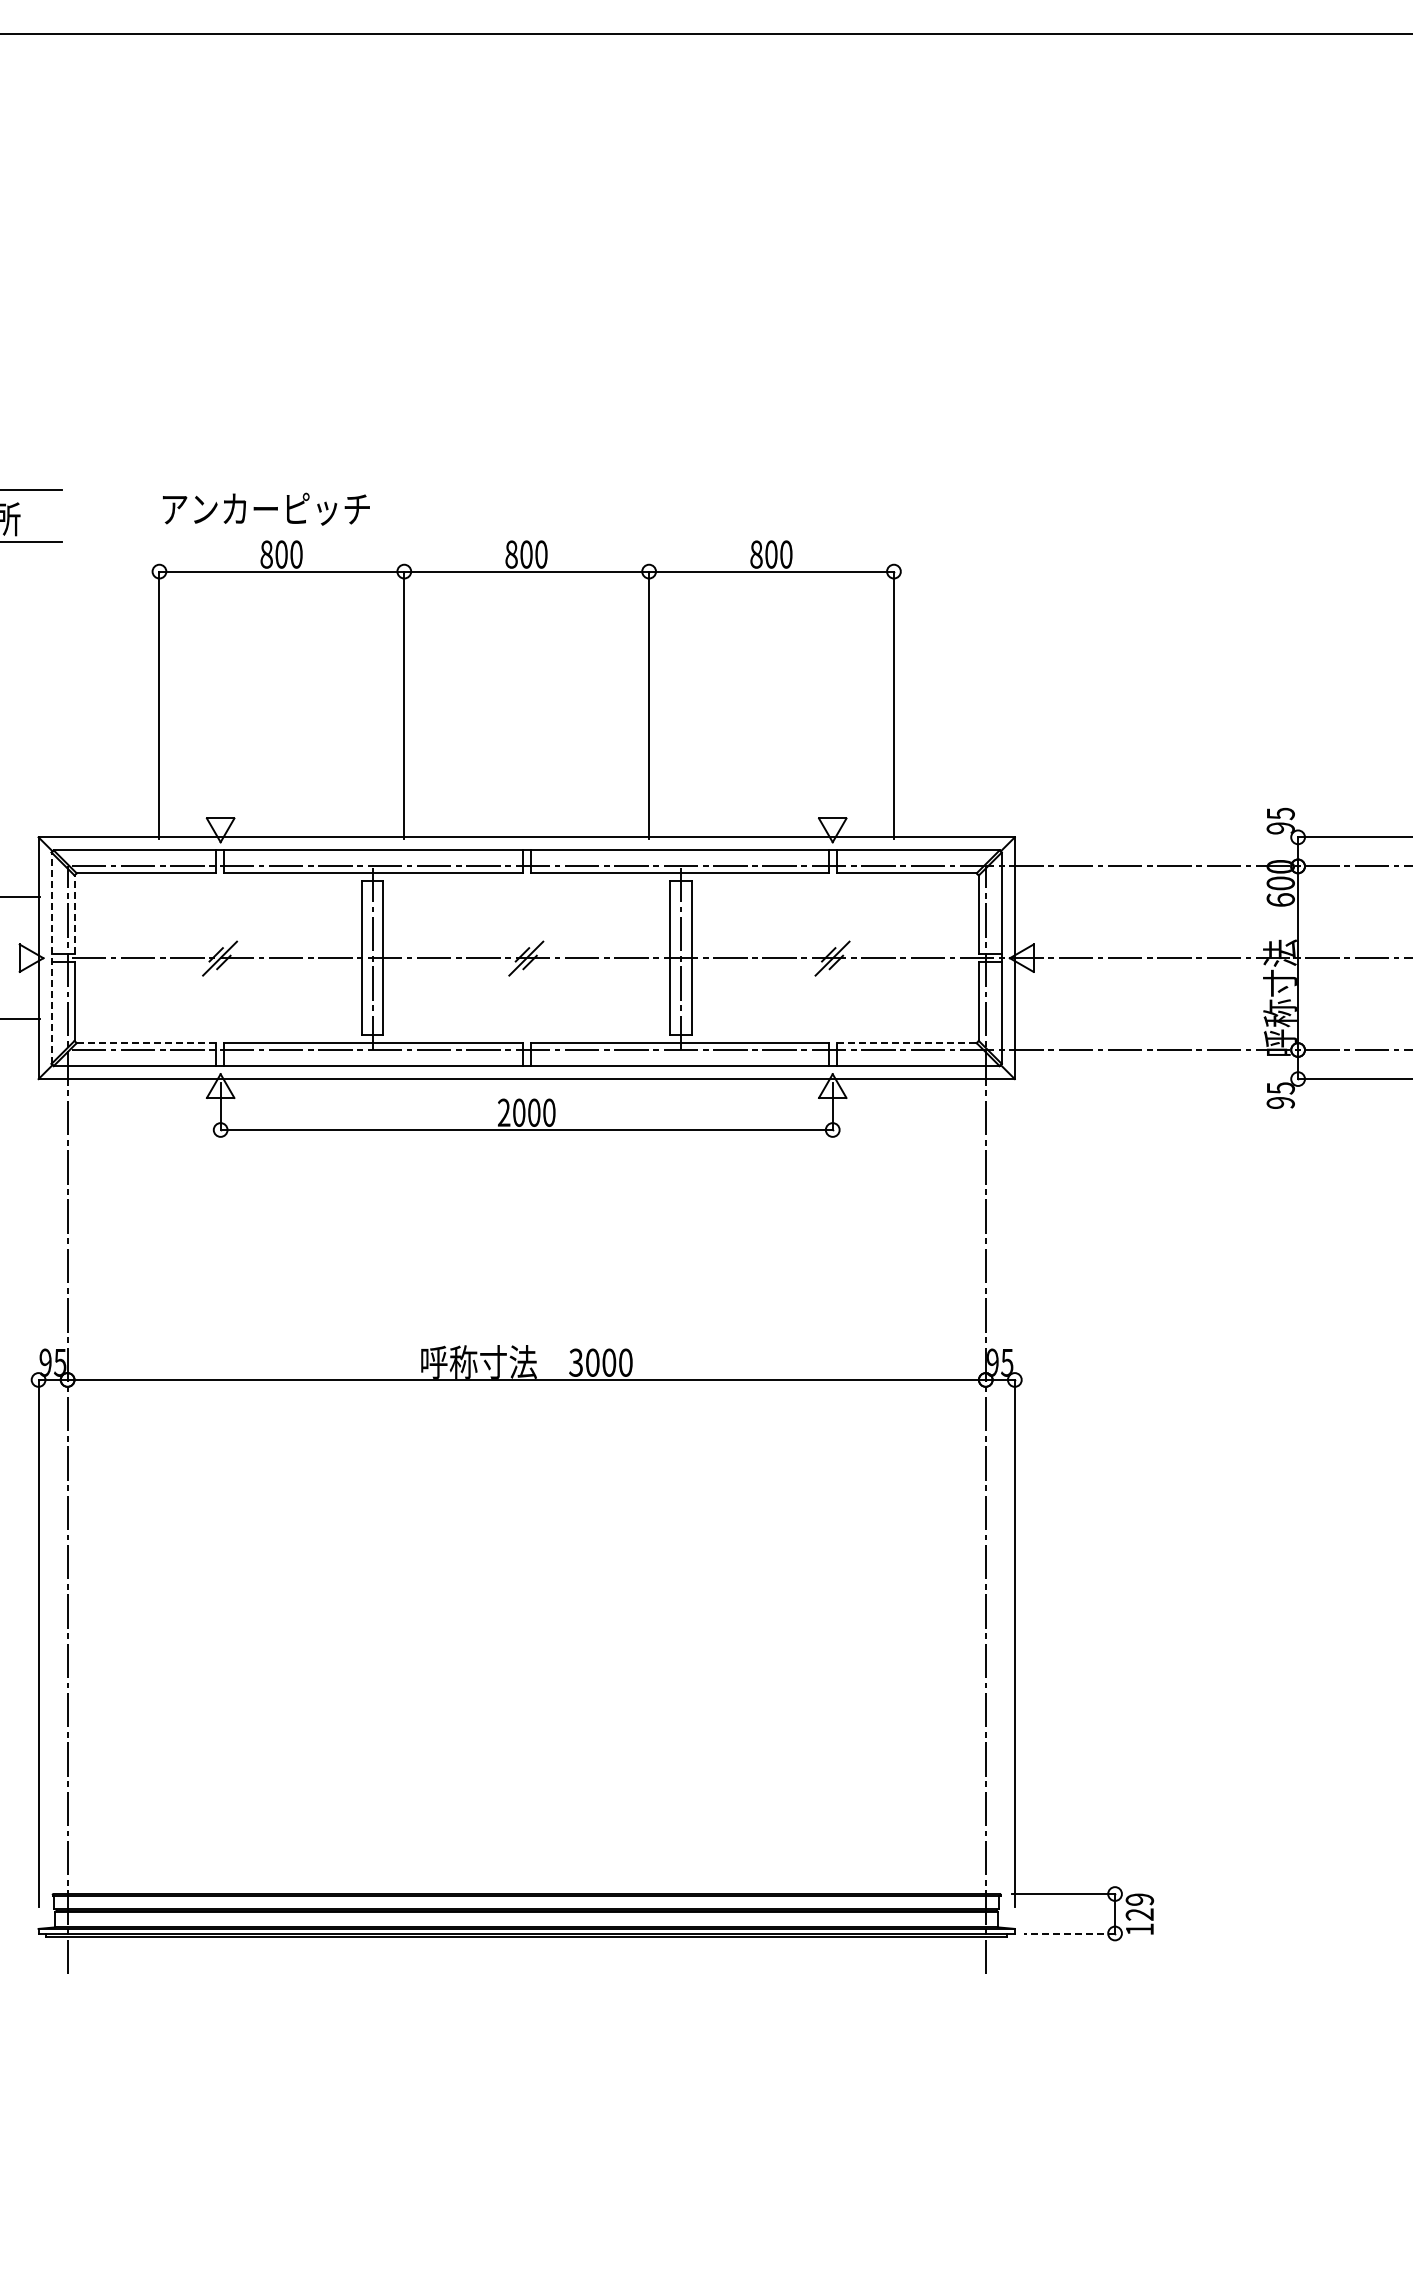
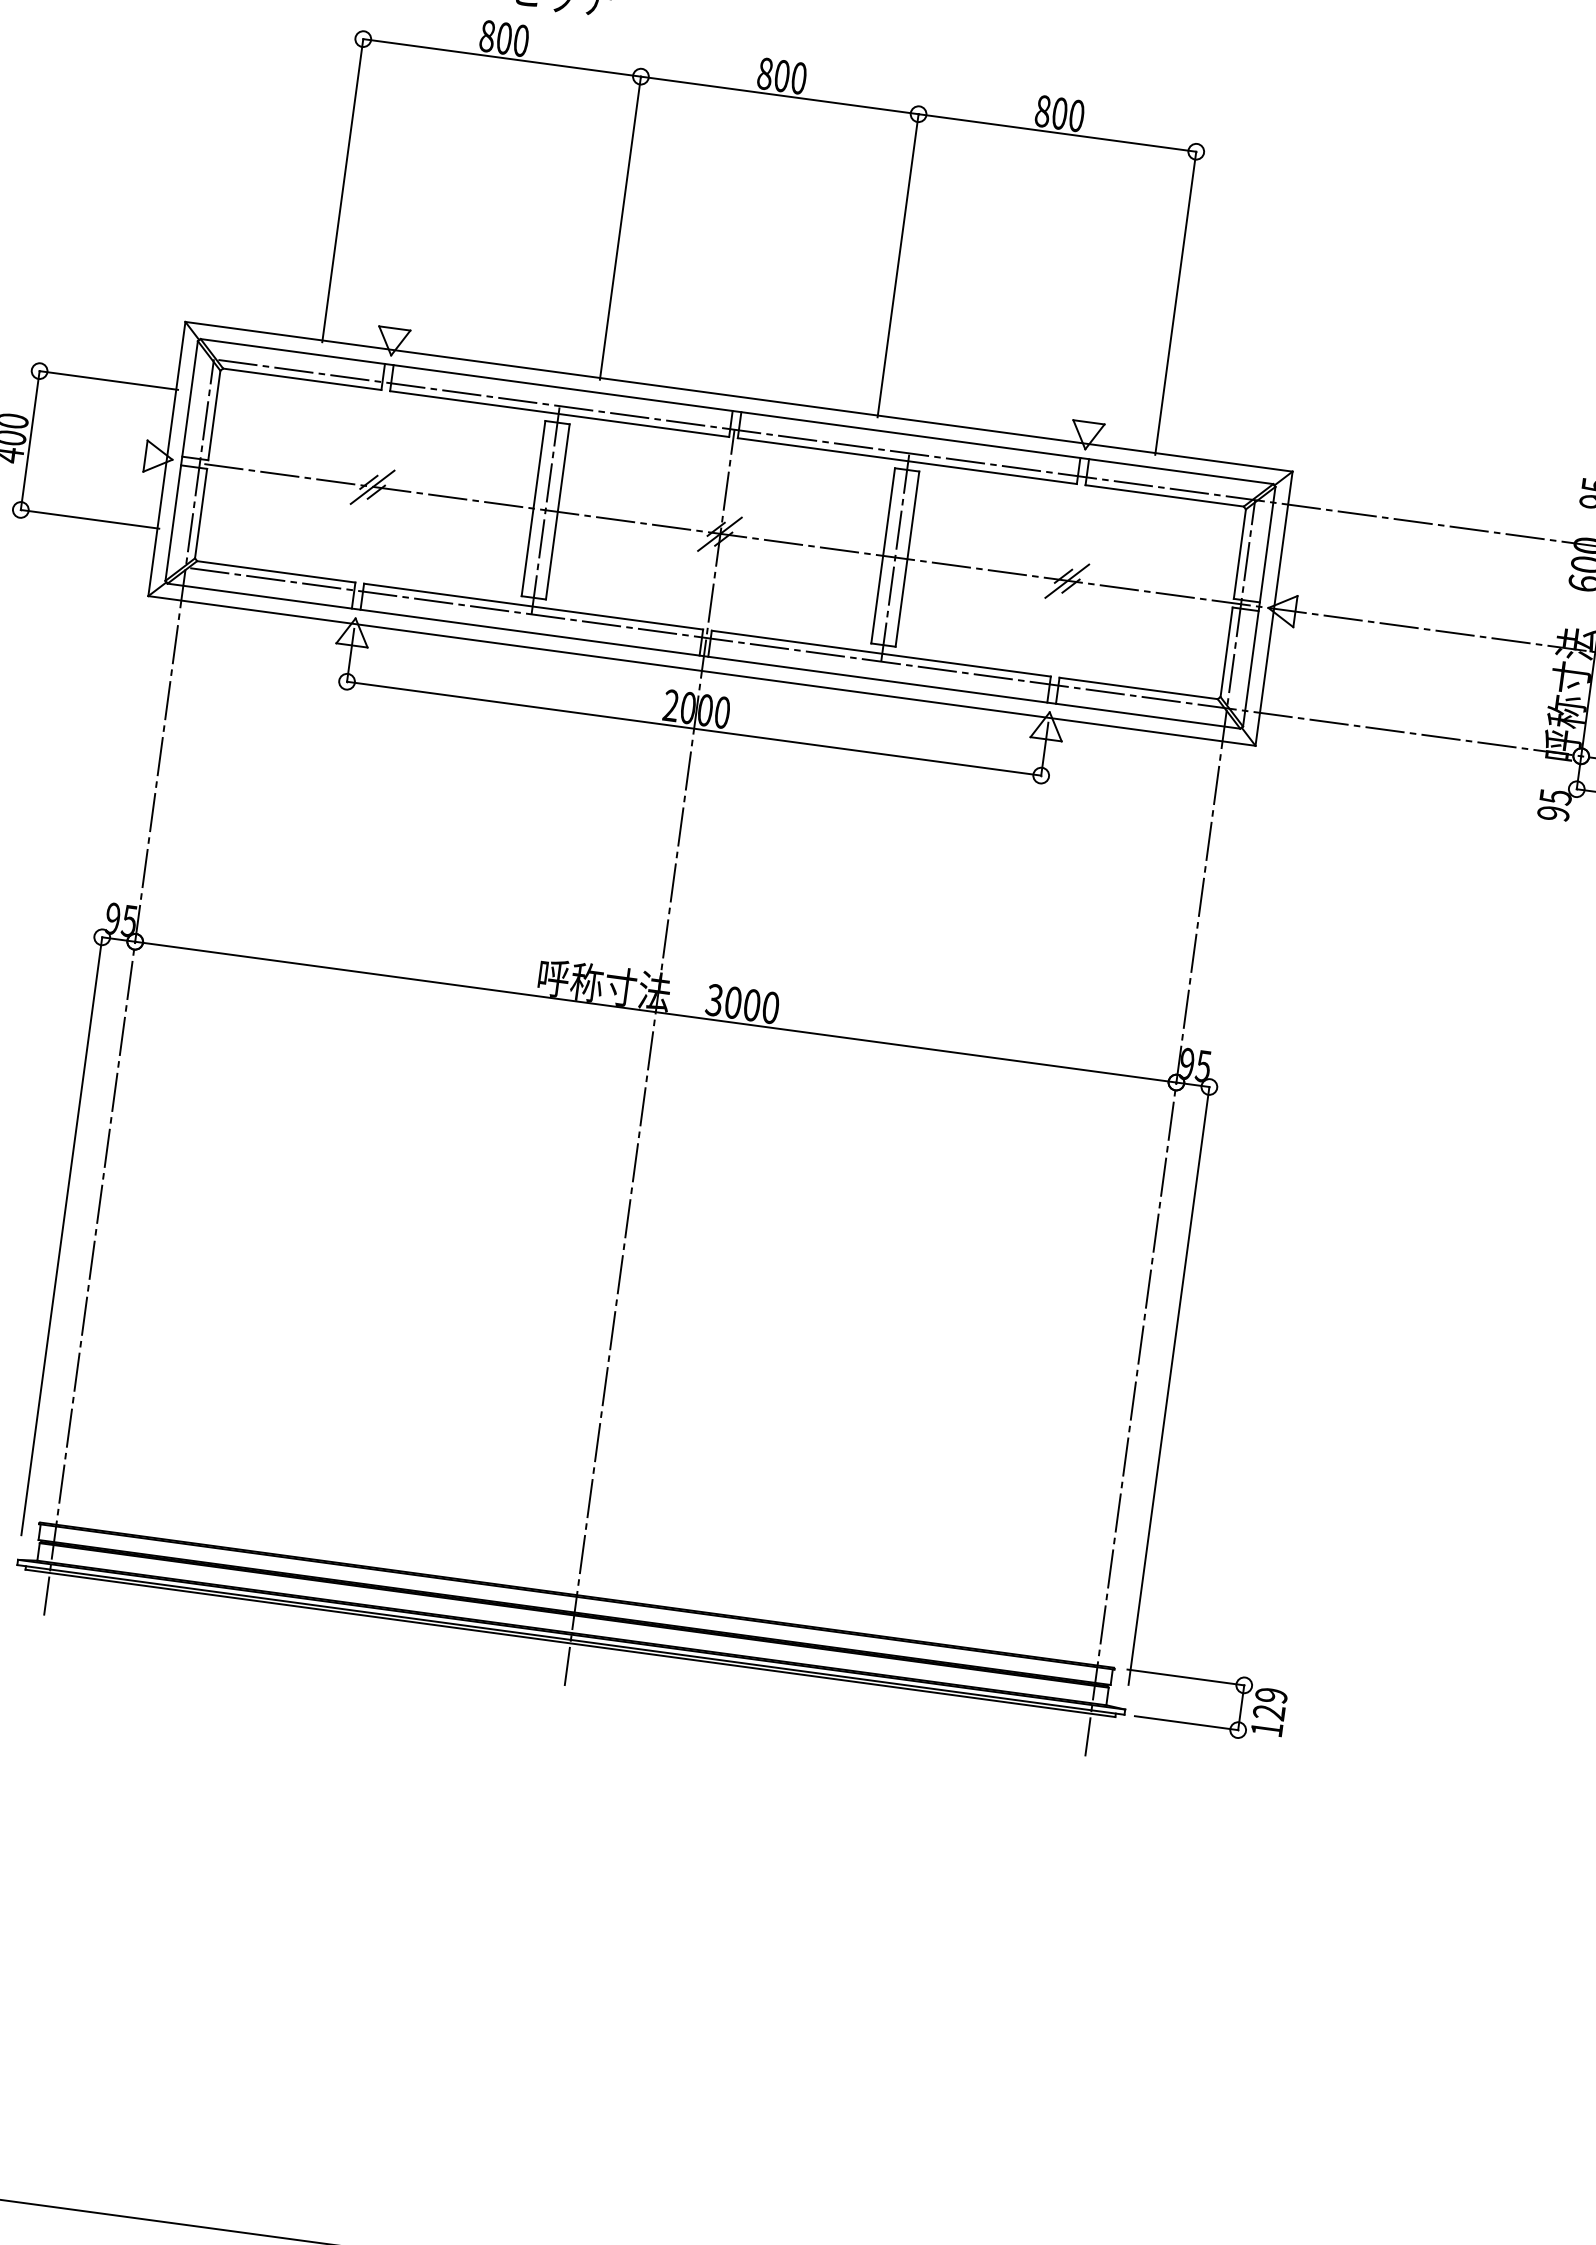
line: (74, 914) -> (214, 414), dashed -> solid
line: (51, 958) -> (181, 461), dashed -> solid
line: (146, 1043) -> (276, 572), dashed -> solid
line: (906, 1043) -> (1138, 688), dashed -> solid
line: (526, 1420) -> (649, 1058), added
line: (1069, 1933) -> (1186, 1723), dashed -> solid

